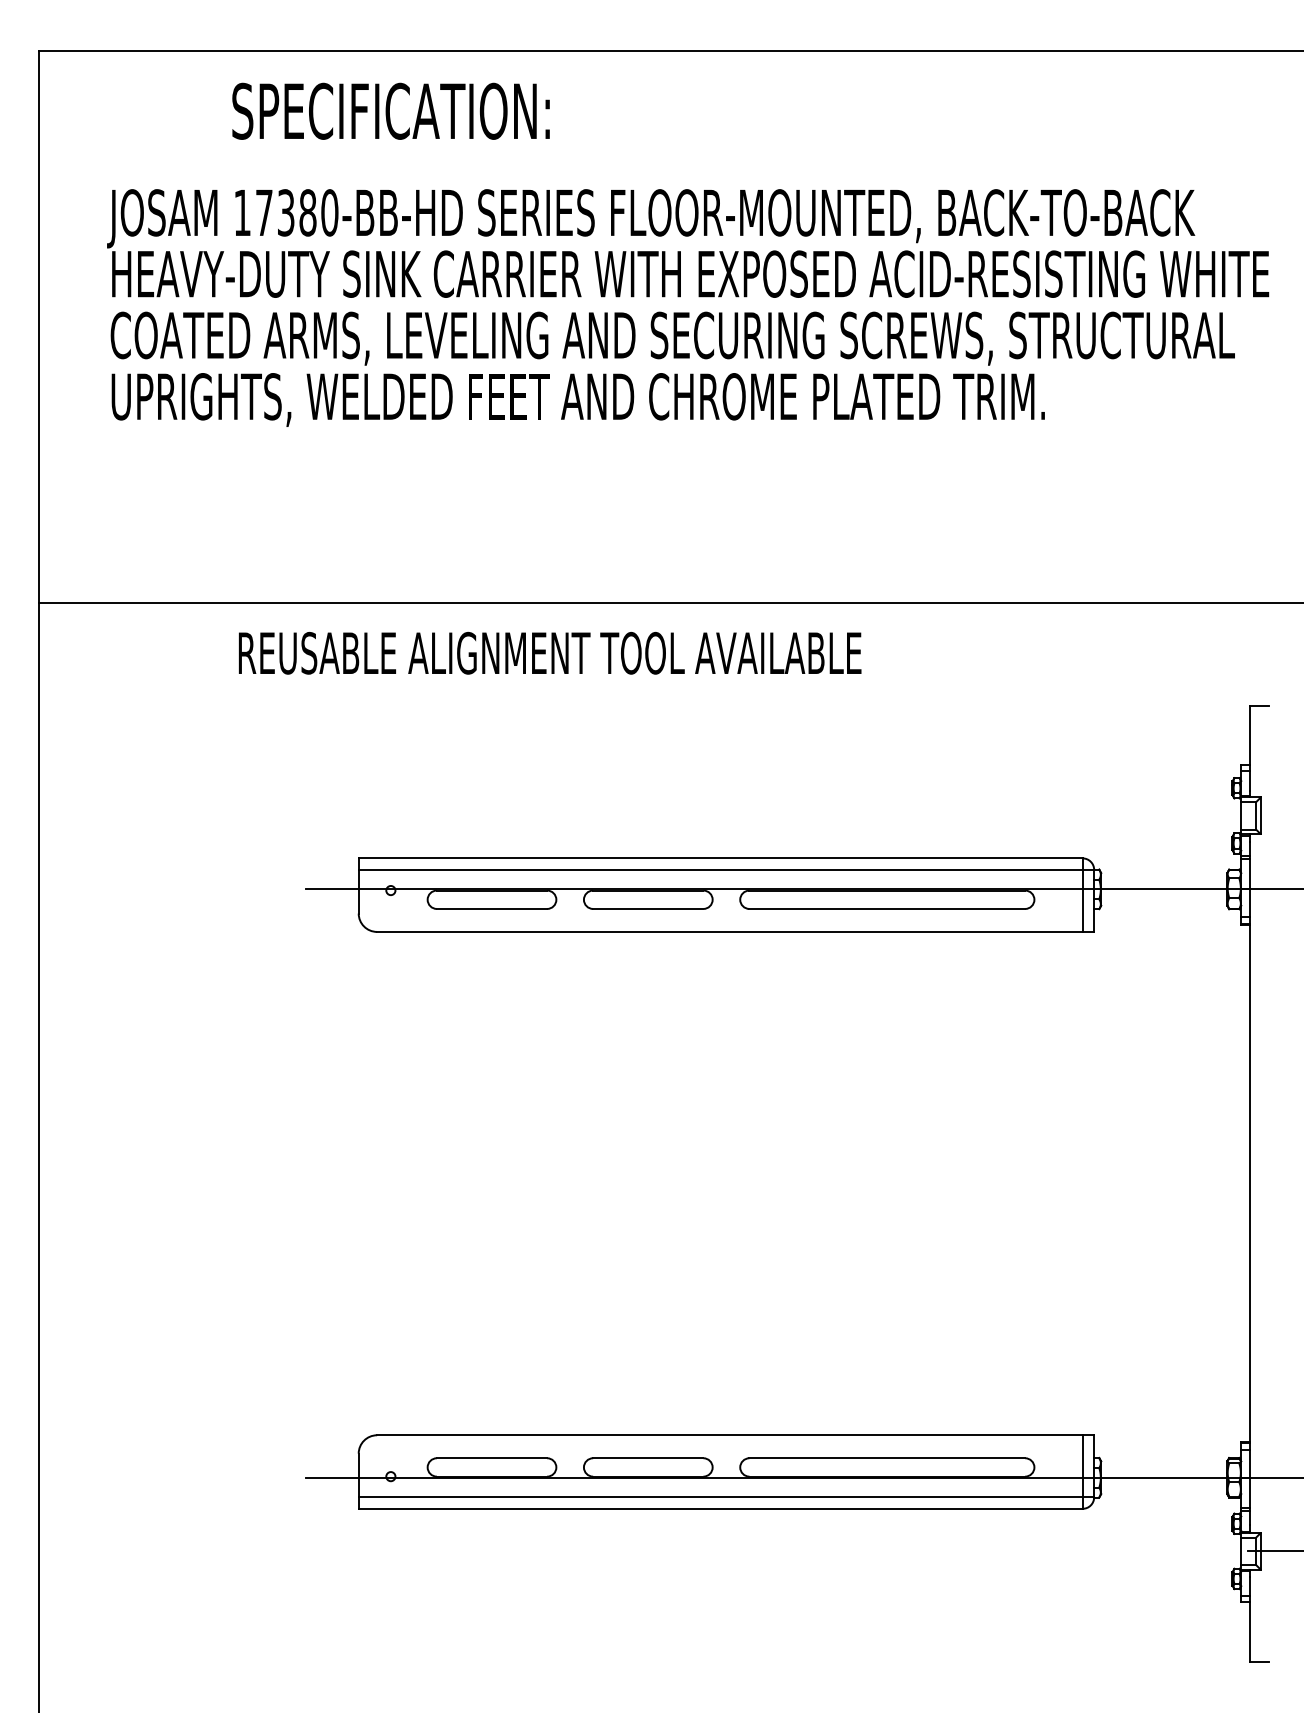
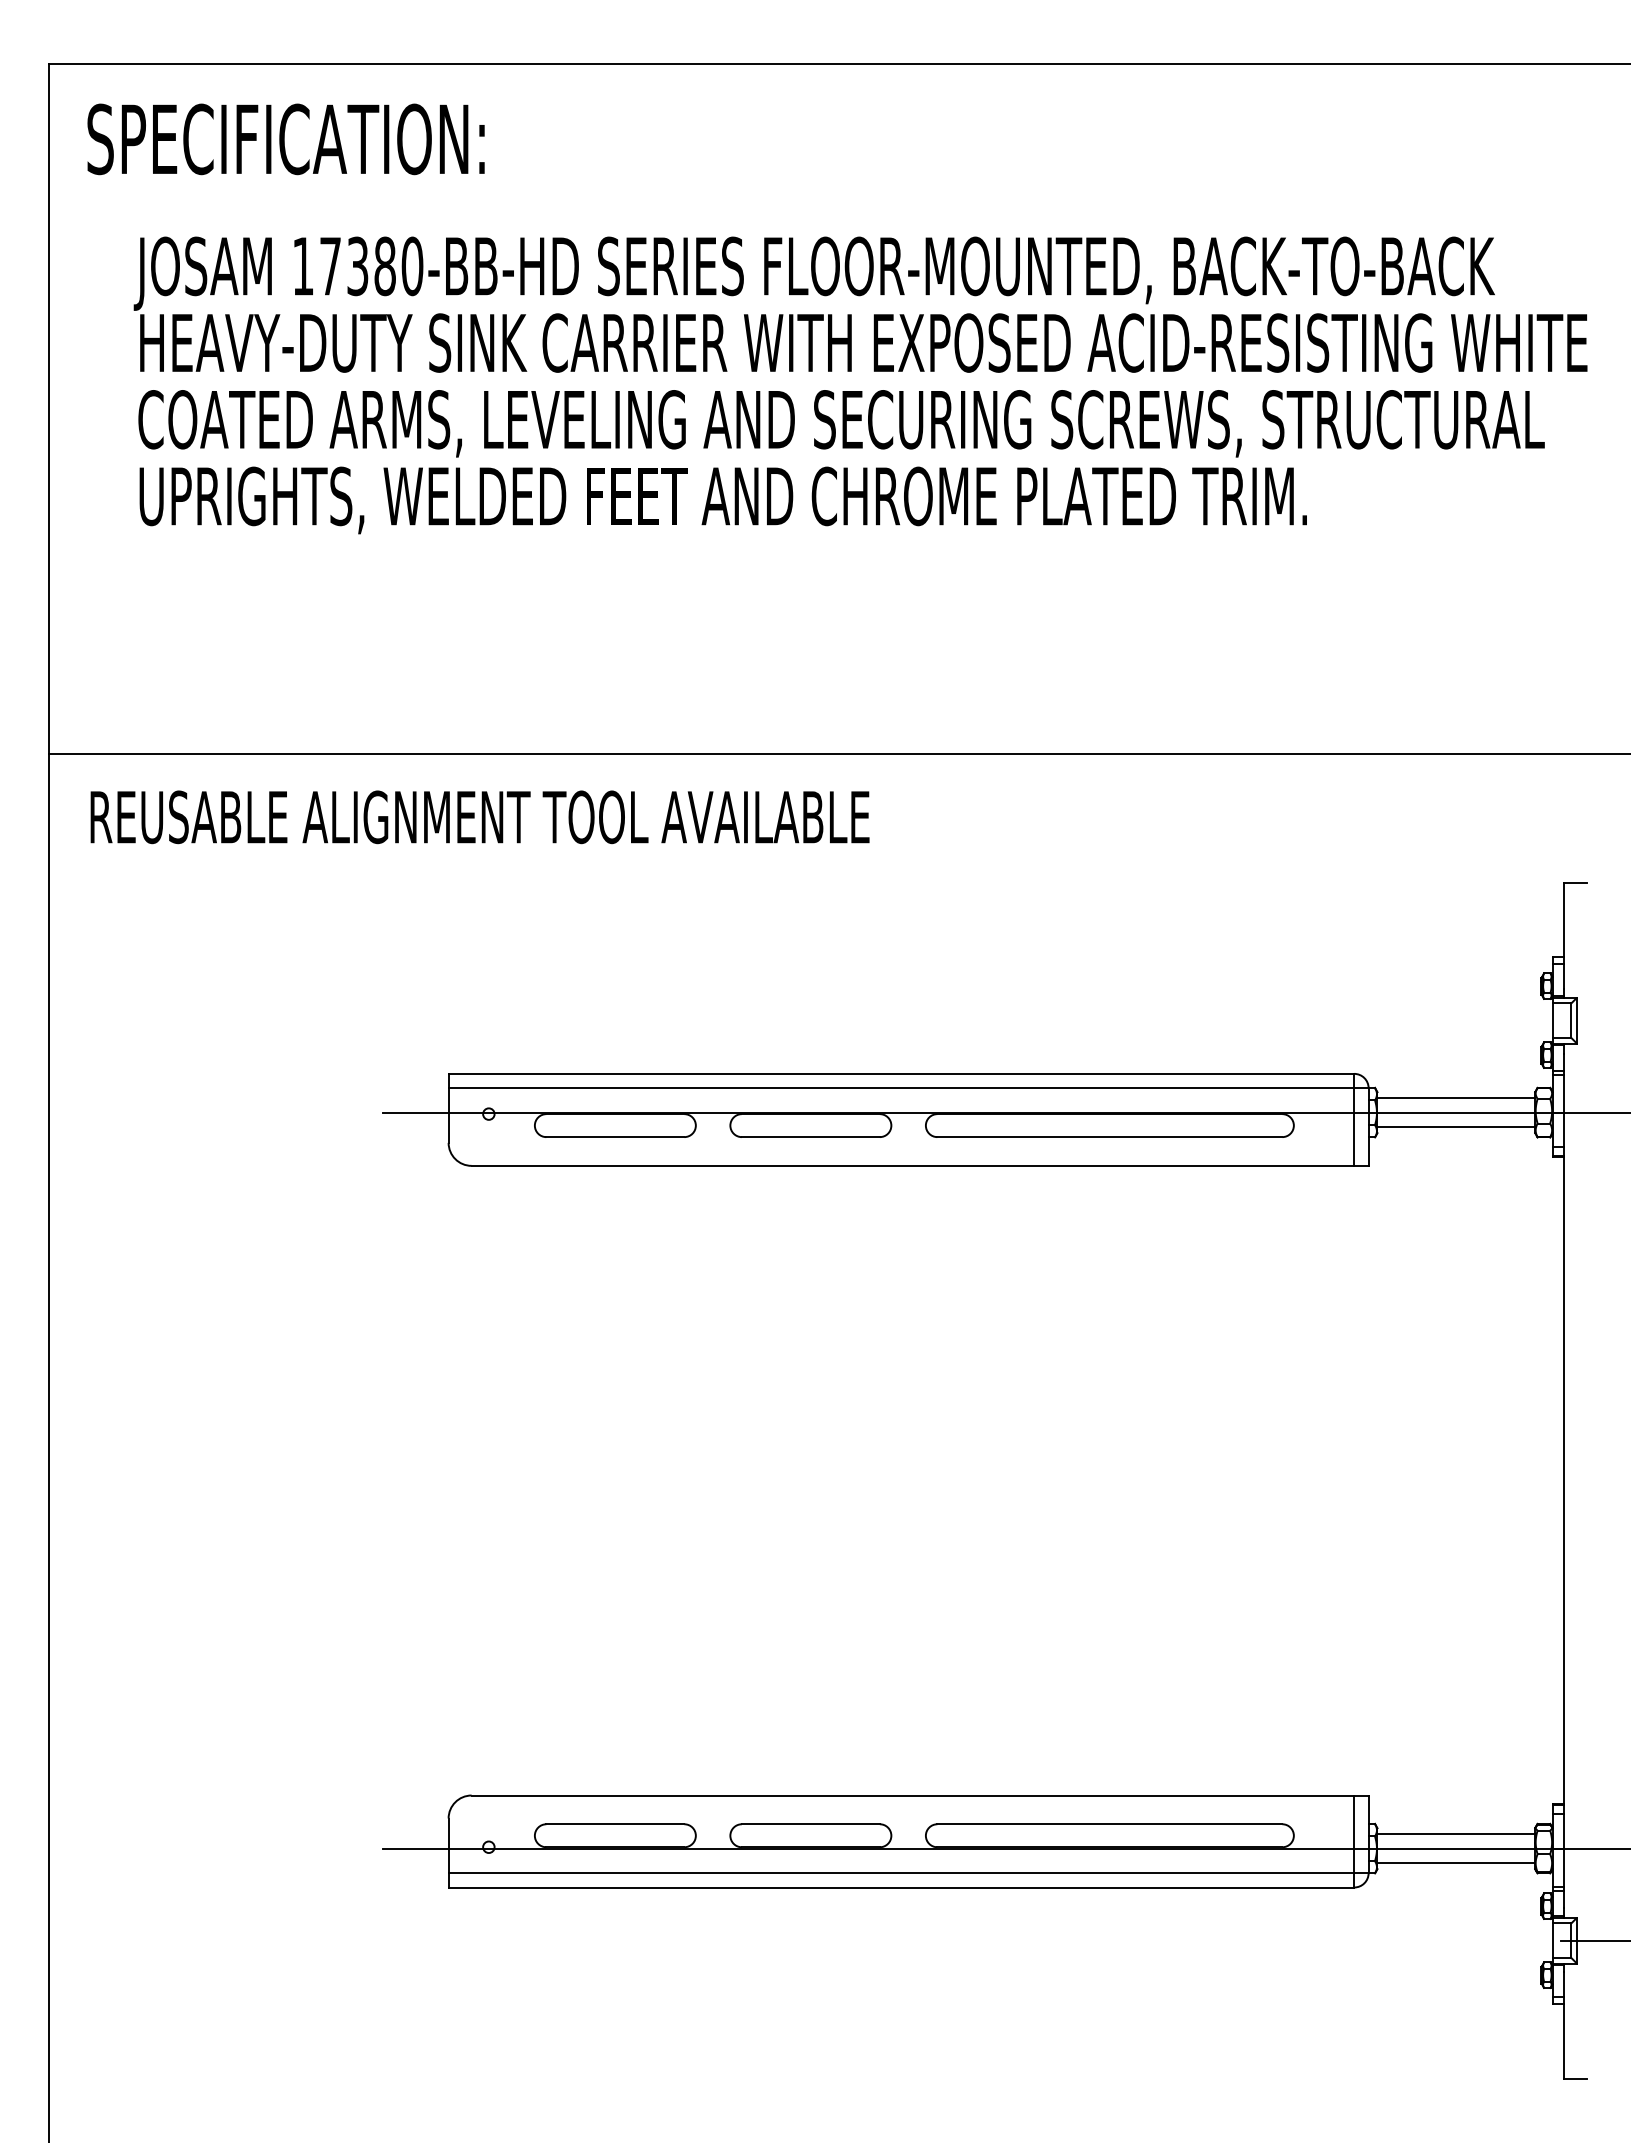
text: (390, 111) -> (285, 139), moved
text: (549, 653) -> (479, 817), moved
line: (1164, 878) -> (1456, 1098), added
line: (1164, 901) -> (1456, 1127), added
line: (1164, 1466) -> (1456, 1834), added
line: (1164, 1489) -> (1456, 1863), added

